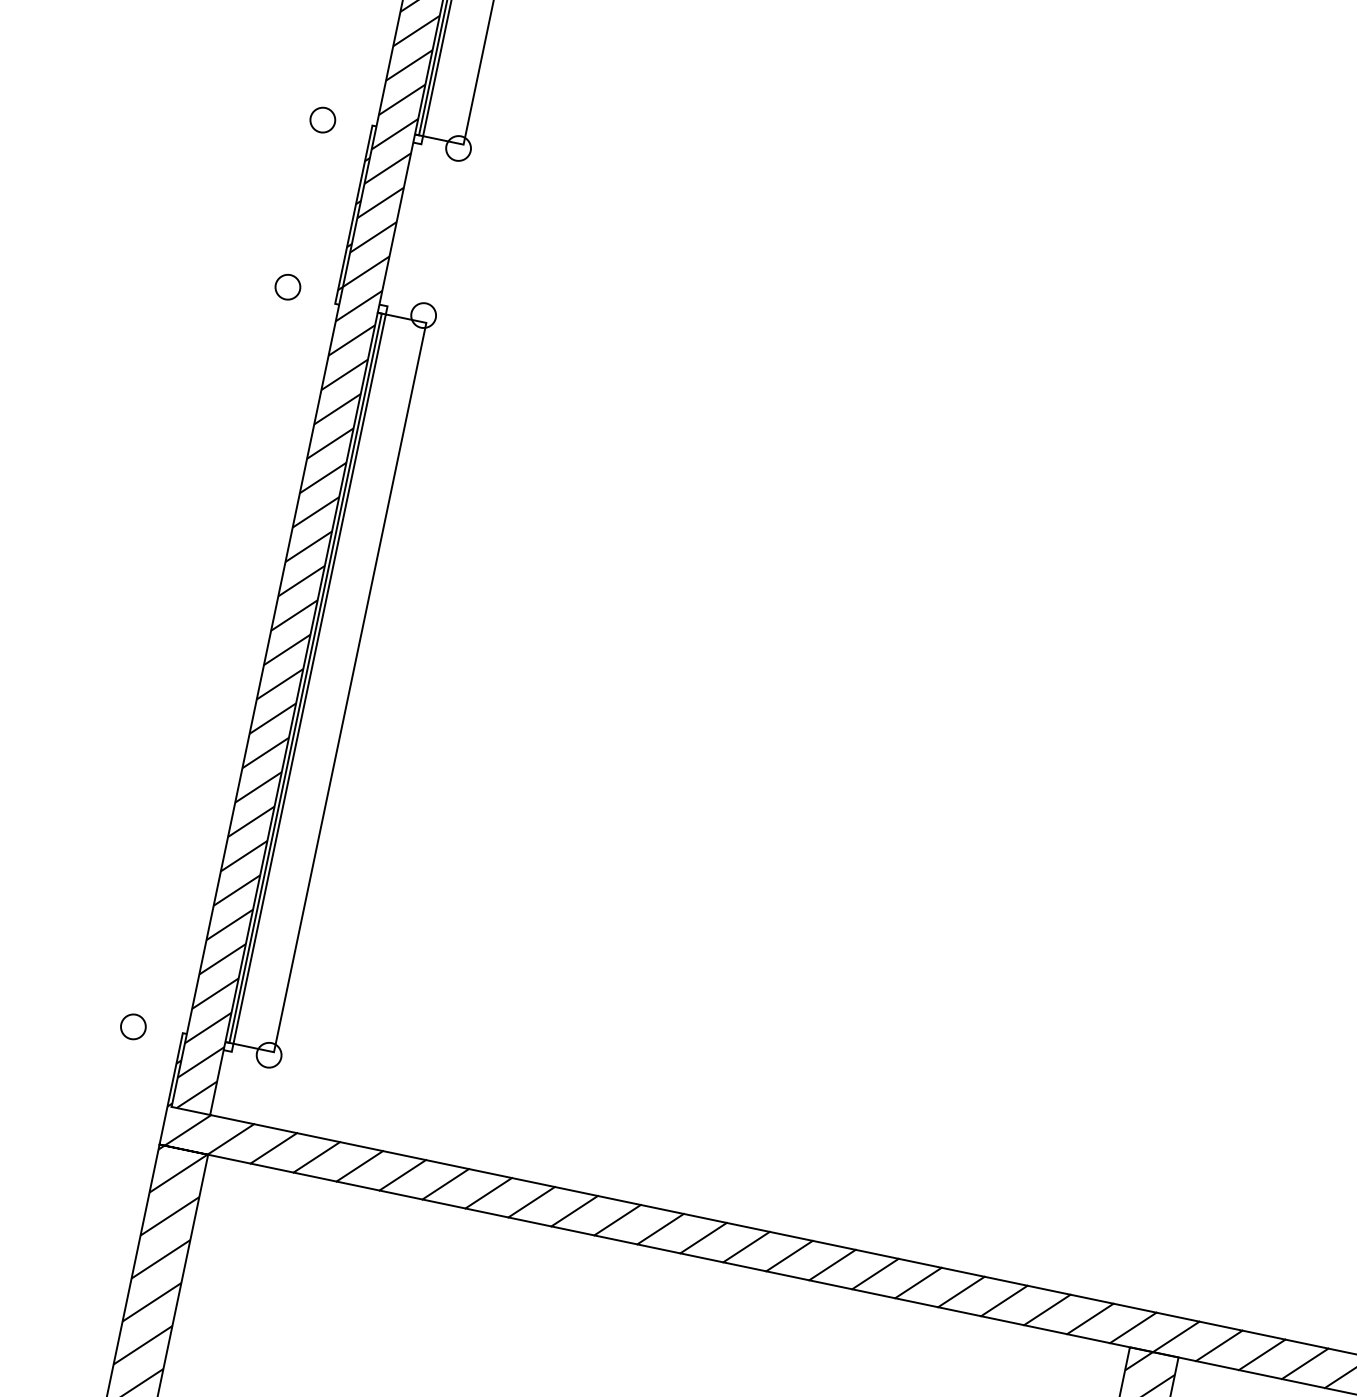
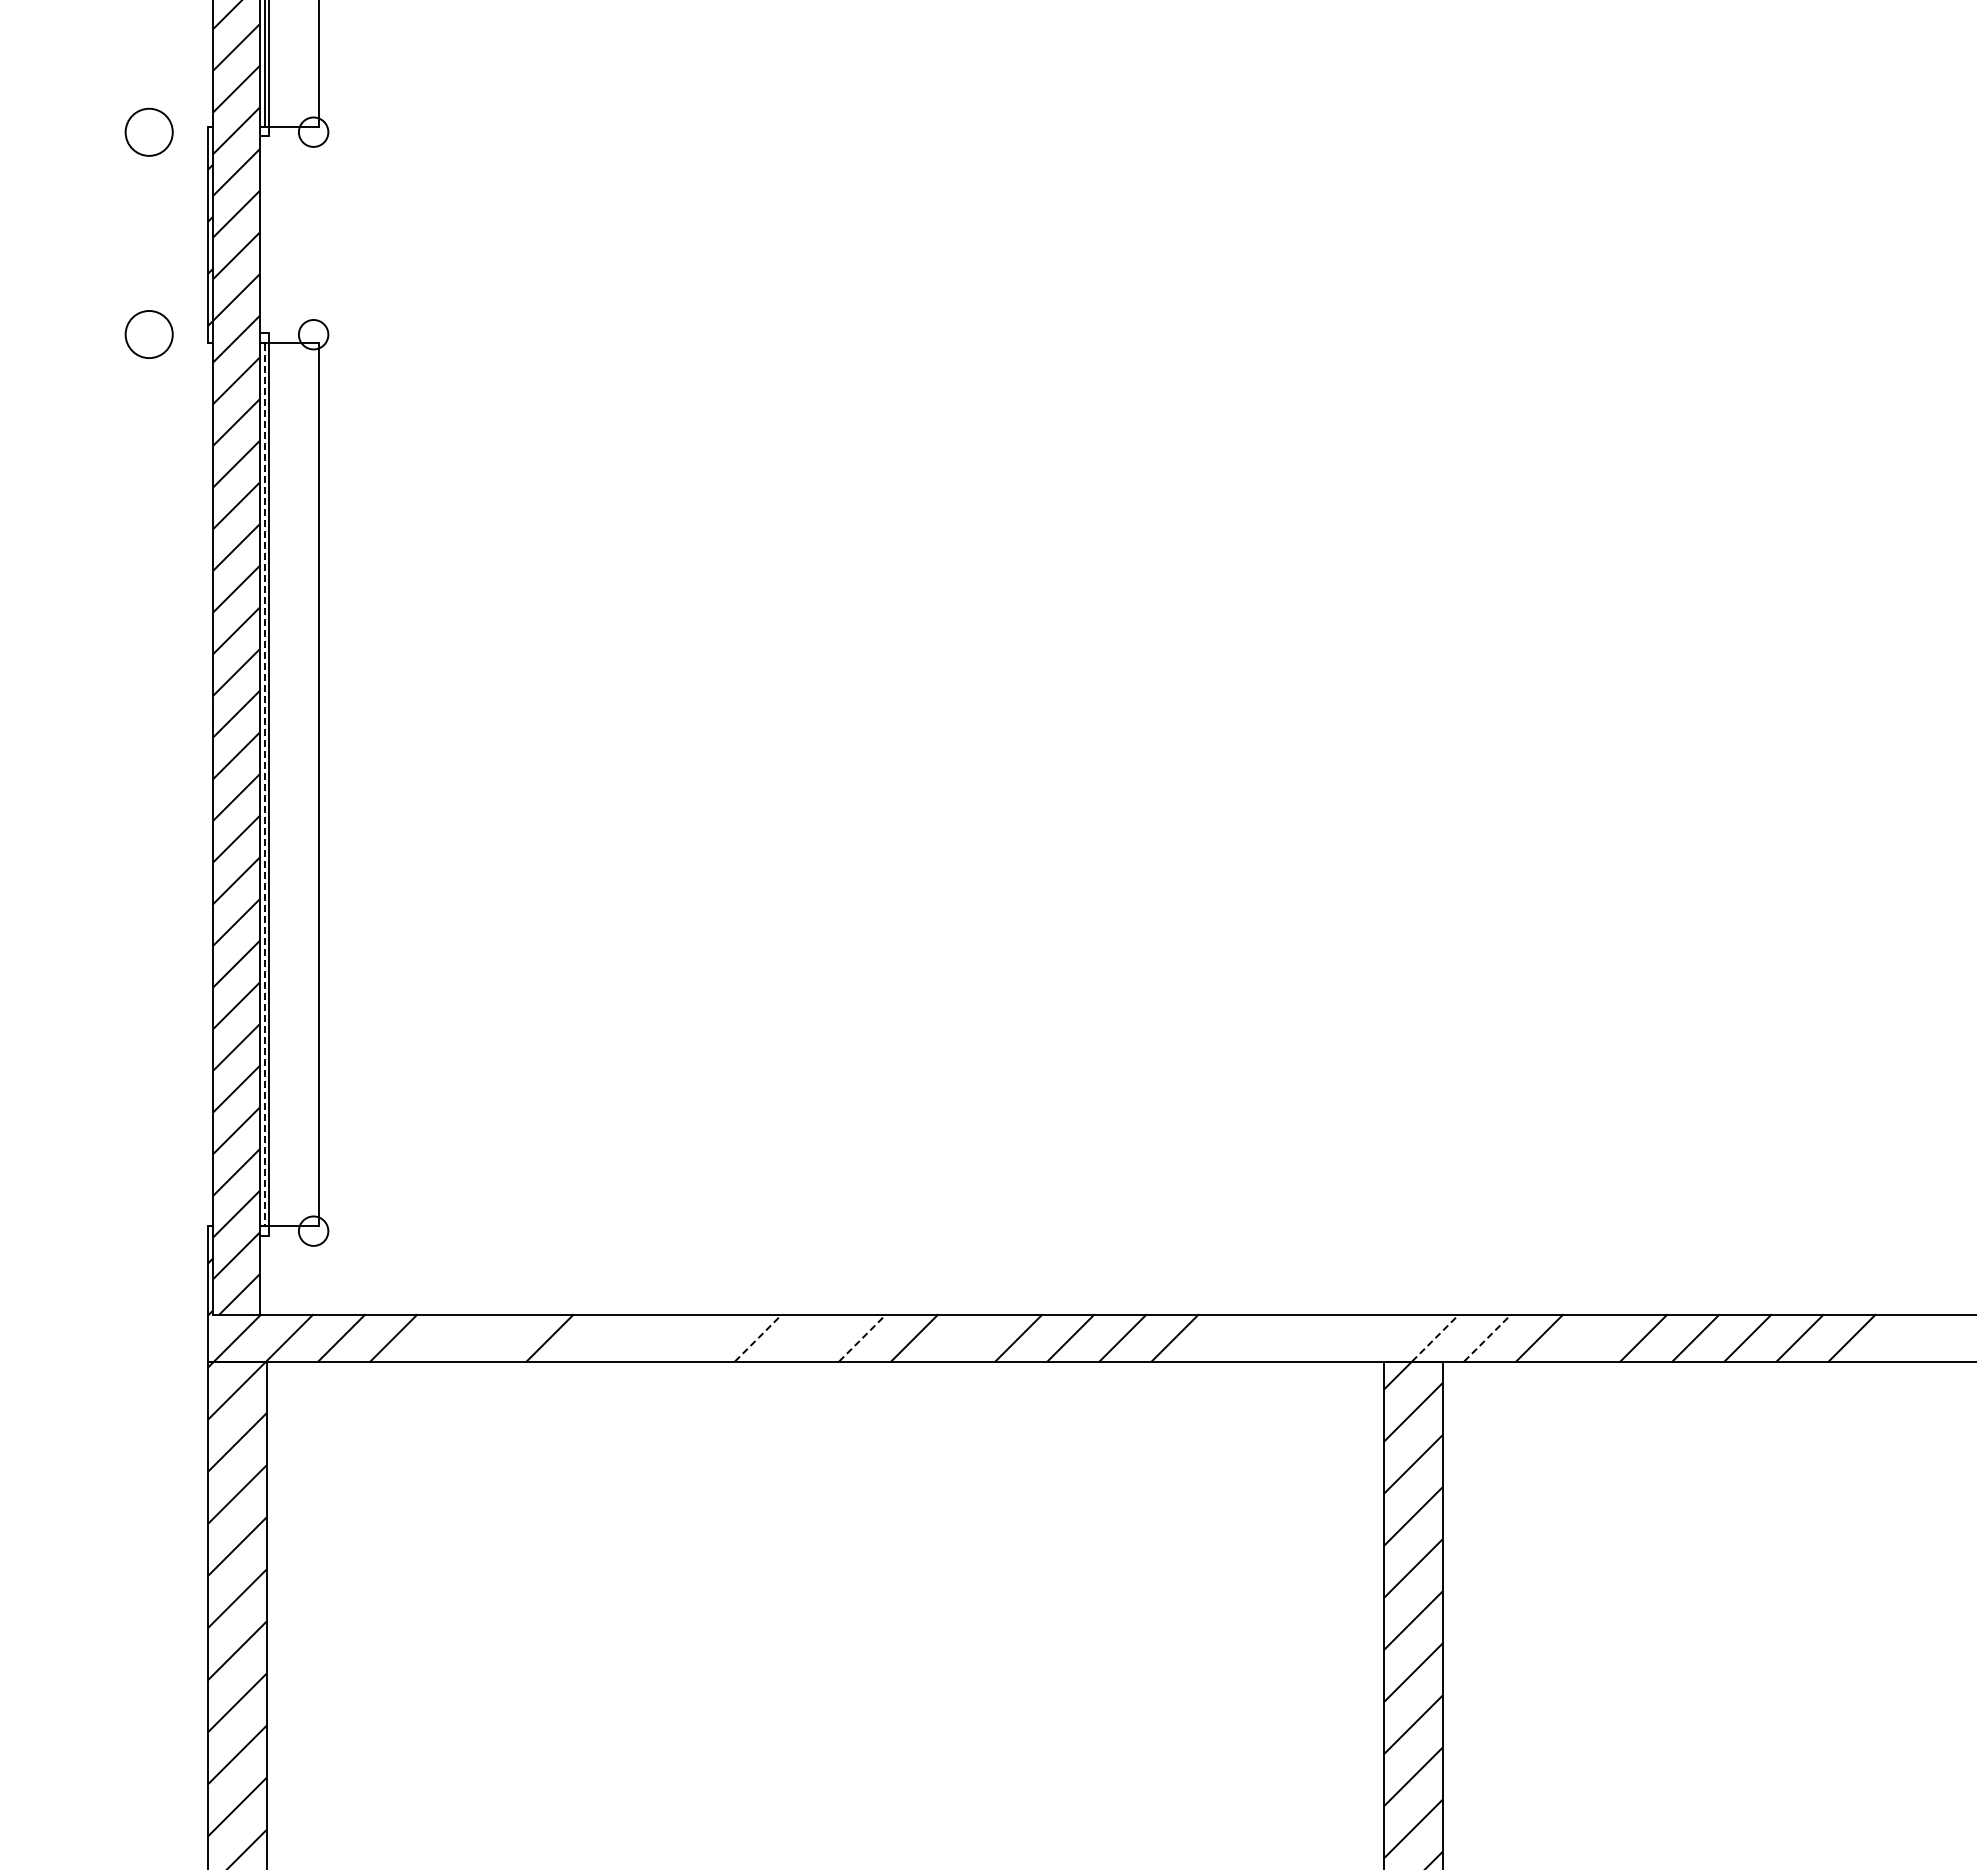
circle: (322, 119) -> (148, 131), size x1.6
circle: (287, 286) -> (148, 334), size x1.6
line: (305, 680) -> (264, 787), solid -> dashed
circle: (133, 1026) -> (148, 1230), removed
line: (359, 1165) -> (445, 1337), removed
line: (402, 1174) -> (497, 1337), removed
line: (488, 1192) -> (601, 1337), removed
line: (531, 1201) -> (653, 1337), removed
line: (574, 1210) -> (705, 1337), removed
line: (617, 1220) -> (758, 1338), solid -> dashed
line: (660, 1228) -> (810, 1337), removed
line: (703, 1238) -> (862, 1338), solid -> dashed
line: (789, 1255) -> (966, 1337), removed
line: (1004, 1300) -> (1226, 1337), removed
line: (1046, 1309) -> (1278, 1337), removed
line: (1089, 1318) -> (1330, 1337), removed
line: (1133, 1327) -> (1383, 1337), removed
line: (1176, 1337) -> (1435, 1338), solid -> dashed
line: (1219, 1346) -> (1487, 1338), solid -> dashed
line: (1305, 1363) -> (1591, 1337), removed

